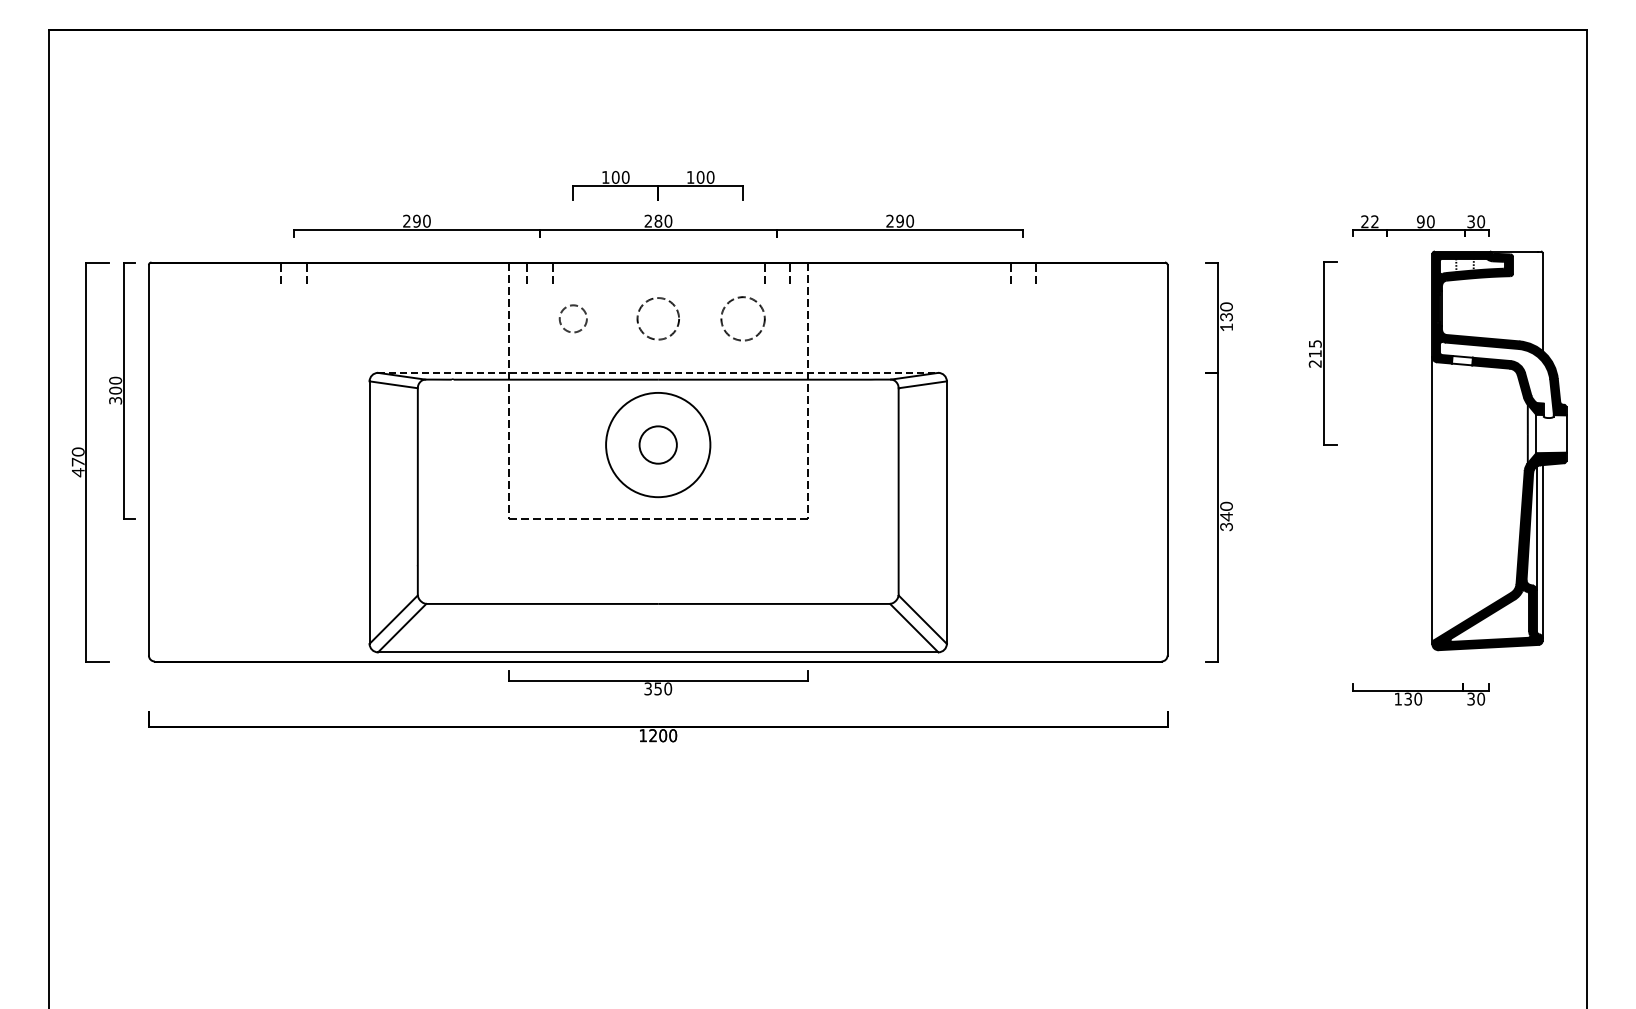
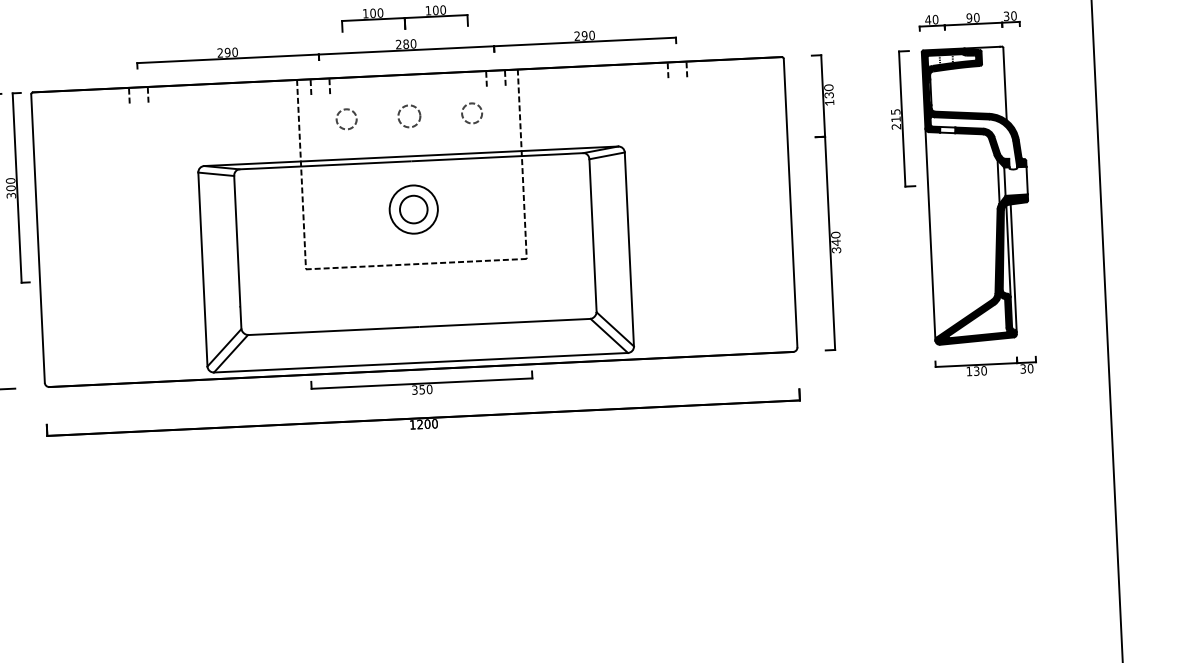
text: (1369, 221) -> (931, 19), 22 -> 40
circle: (657, 318) -> (408, 116), size x0.71
circle: (742, 318) -> (471, 113), size x0.62
line: (658, 372) -> (411, 155), dashed -> solid
circle: (657, 444) -> (413, 209), size x0.62
part: (1499, 450) -> (978, 195), moved

